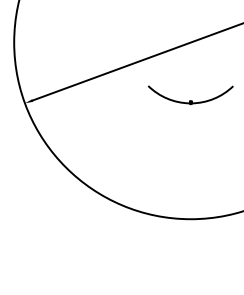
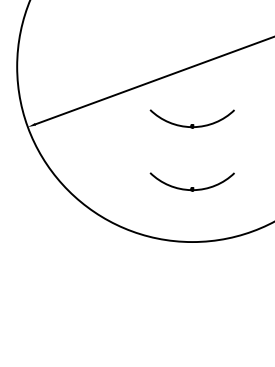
part: (189, 158) -> (191, 181), added

